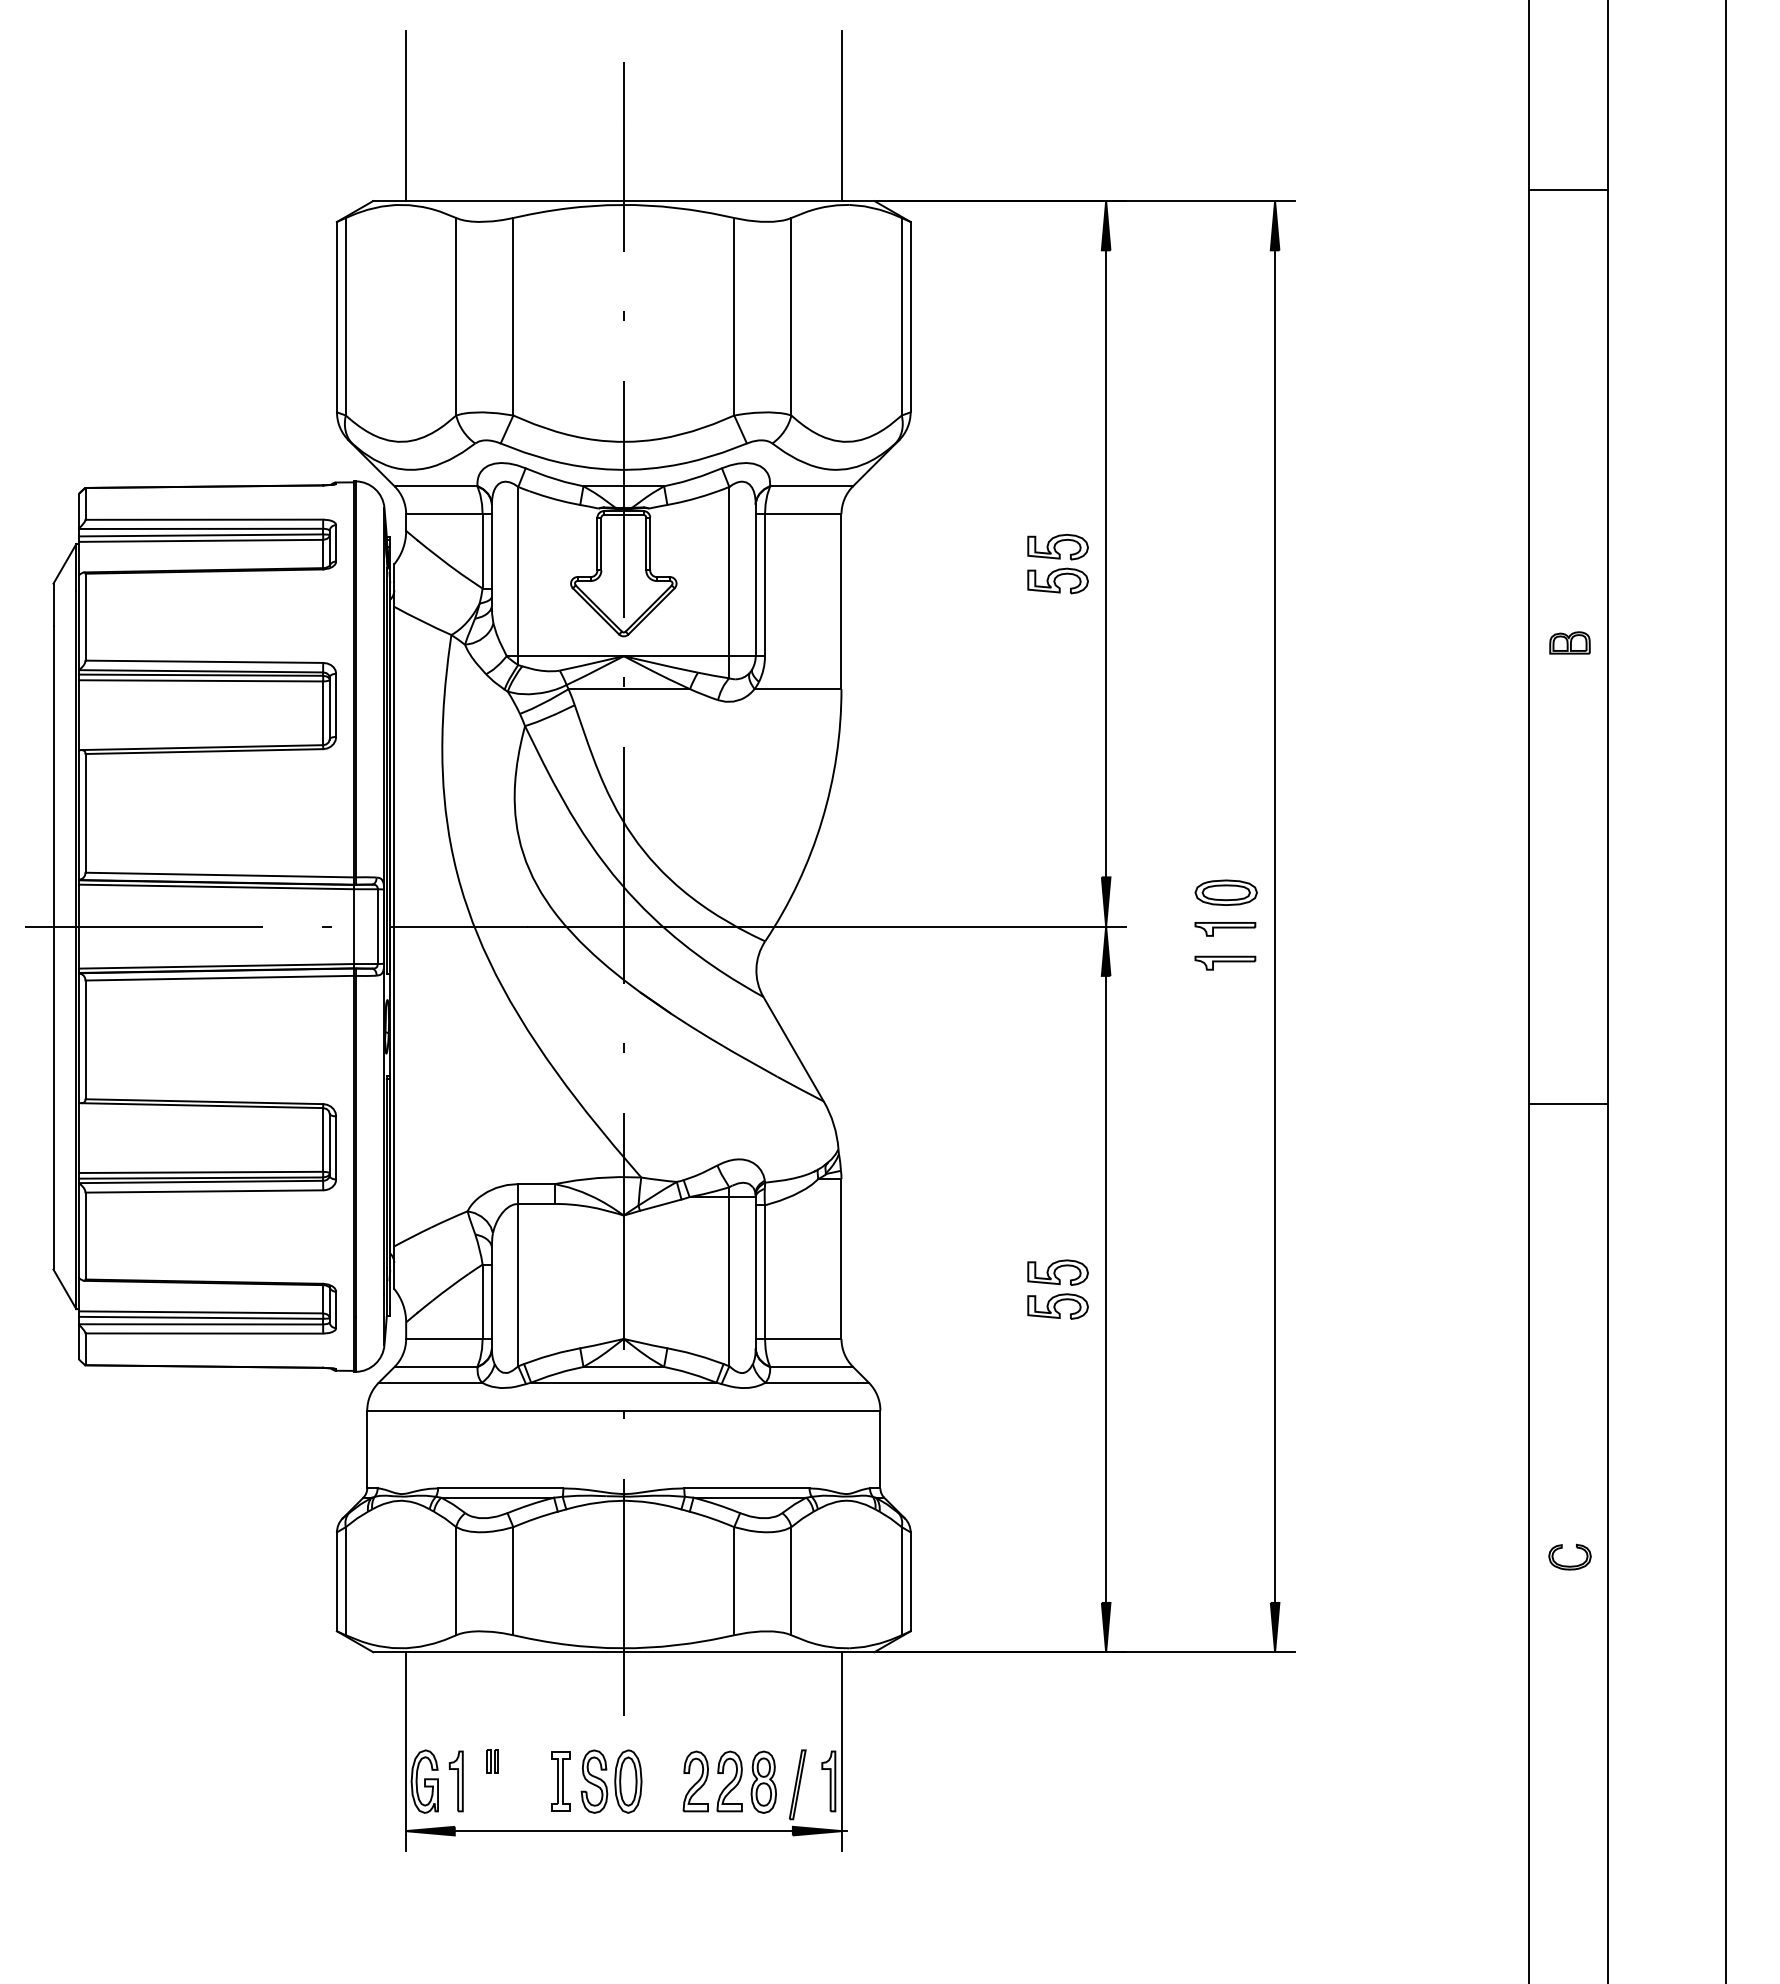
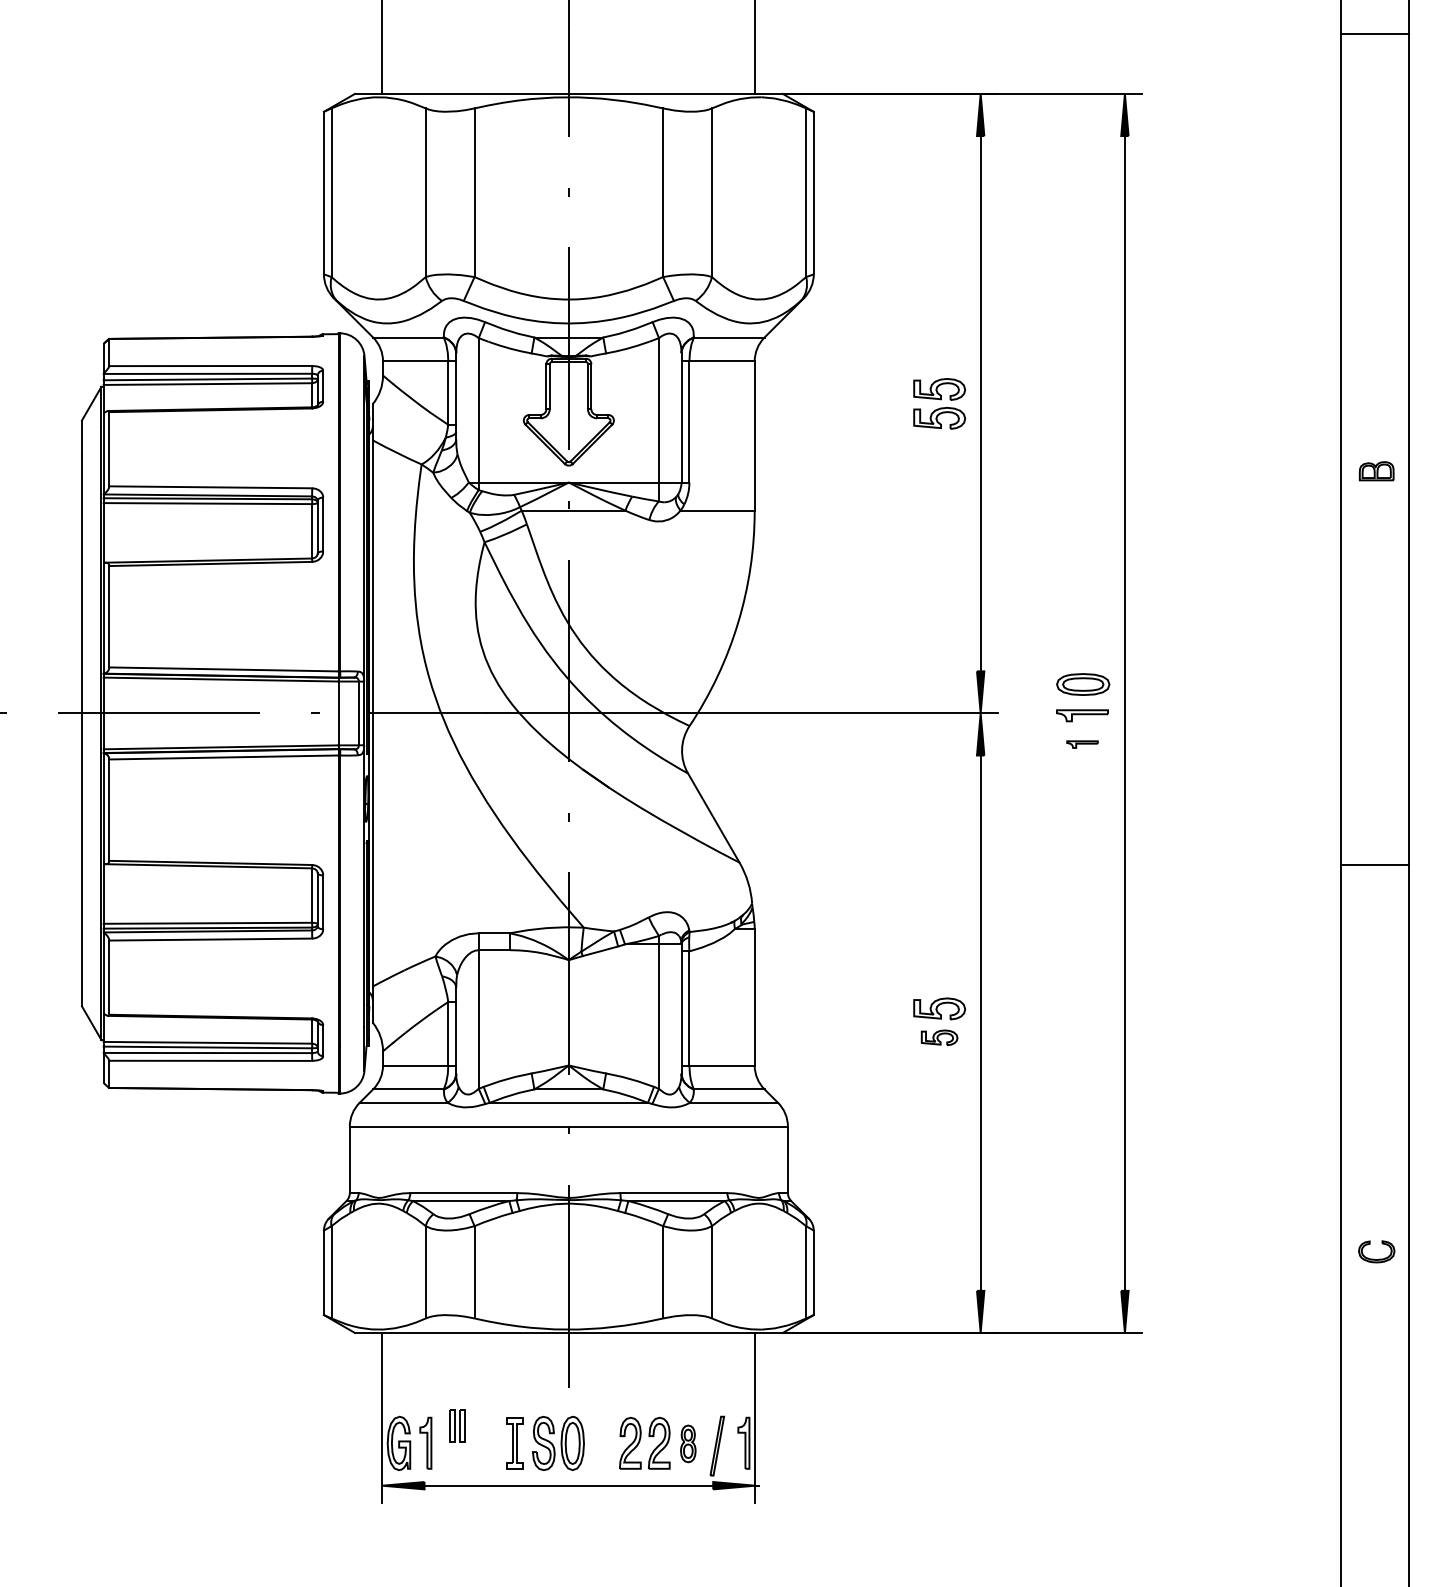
line: (1567, 190) -> (1374, 34), moved
part: (1225, 962) -> (1082, 744), size x0.6
part: (1057, 1306) -> (939, 1037), size x0.7
part: (492, 1761) -> (456, 1426), size x1.6
part: (763, 1781) -> (688, 1443), size x0.7

